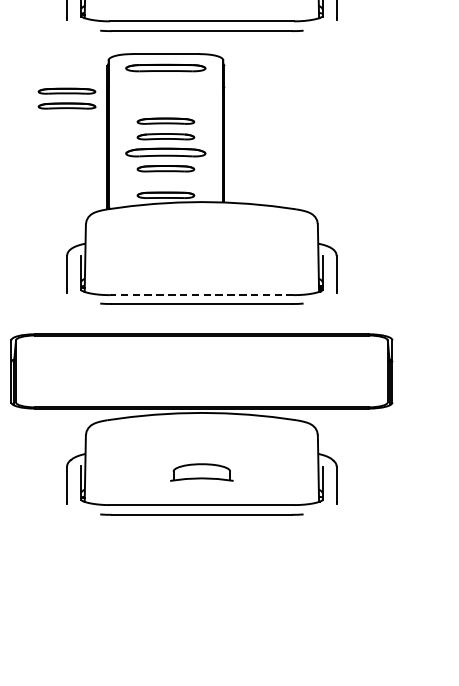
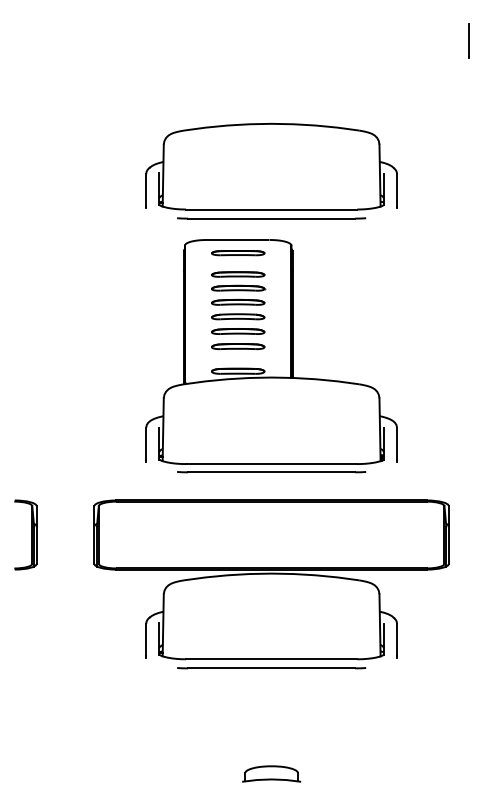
part: (166, 68) -> (238, 253), size x0.71
part: (67, 98) -> (238, 281), moved
part: (166, 152) -> (238, 331), size x0.71
line: (201, 295) -> (271, 464), dashed -> solid
part: (201, 471) -> (271, 773), moved

